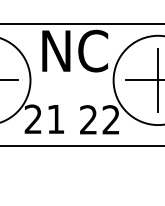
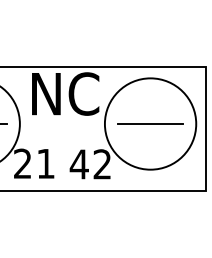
line: (158, 79) -> (150, 123), removed
text: (87, 120) -> (78, 164), 22 -> 42

